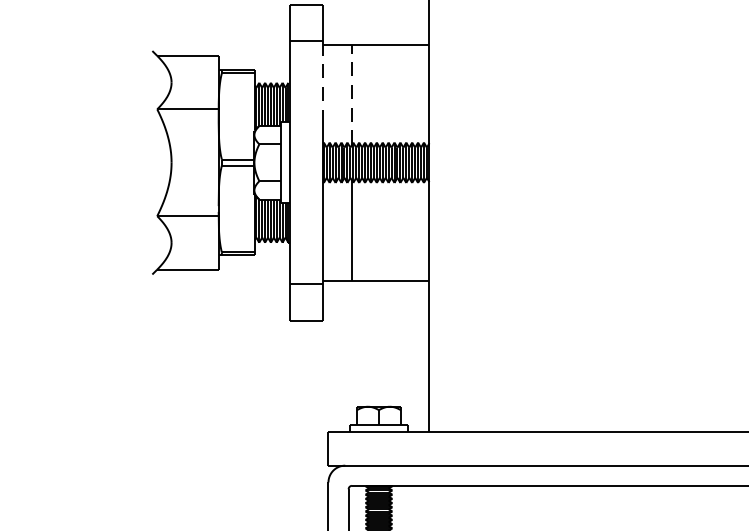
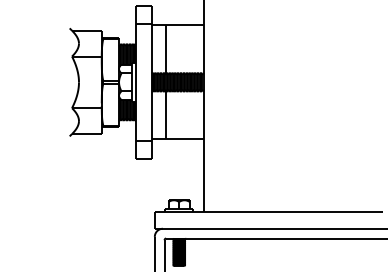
line: (323, 82) -> (152, 43), dashed -> solid
line: (352, 94) -> (166, 49), dashed -> solid

